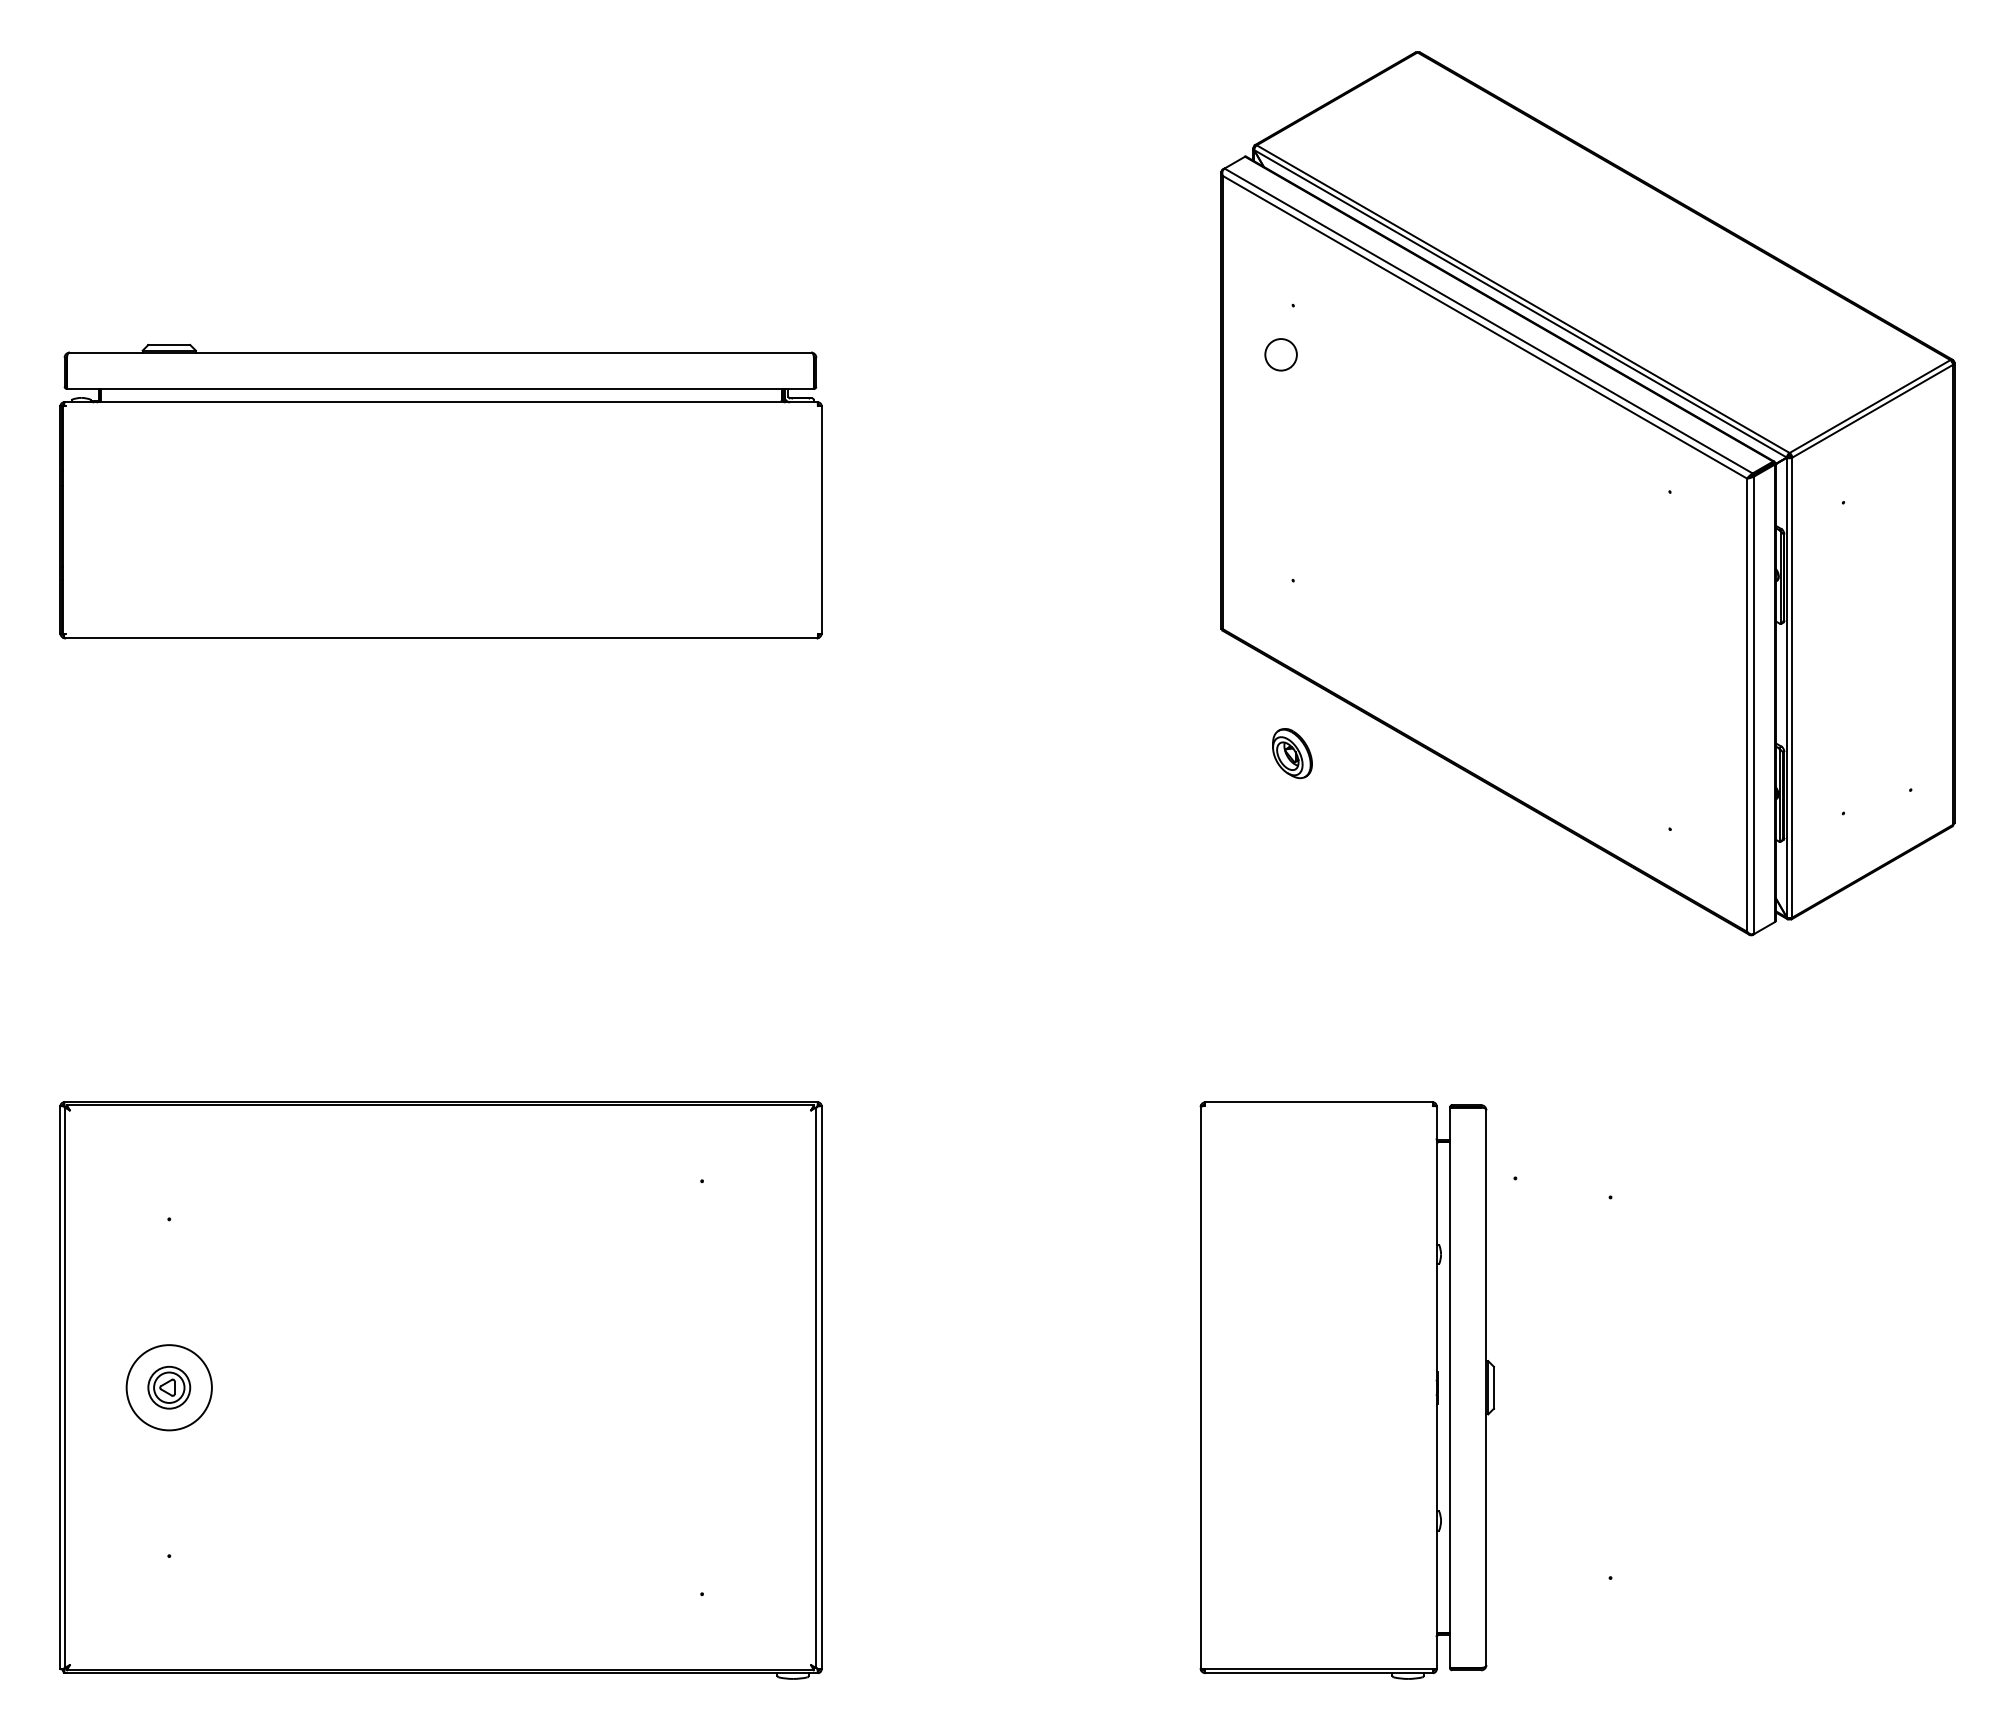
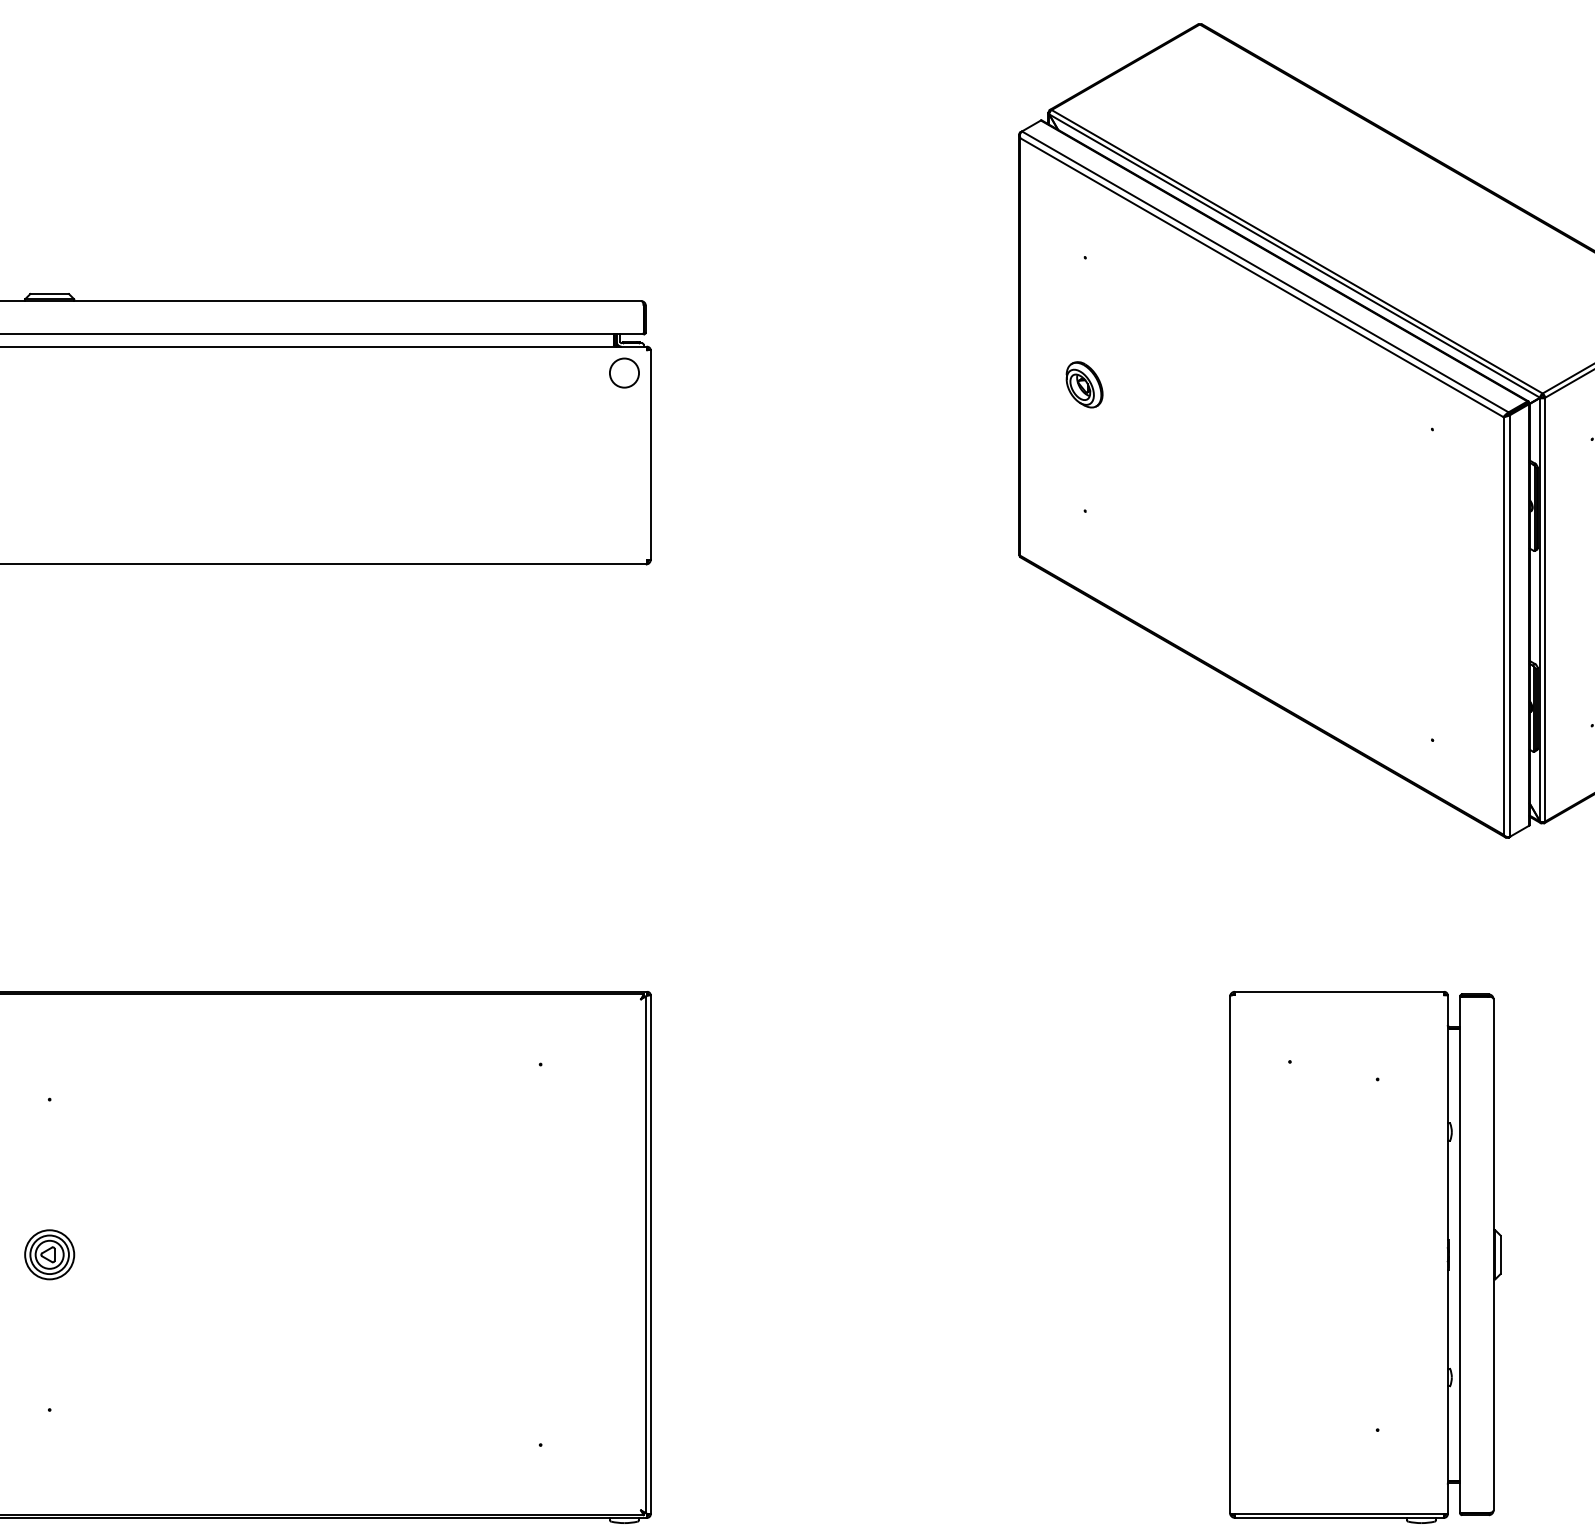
circle: (1280, 354) -> (623, 372), moved
part: (1292, 753) -> (1084, 384), moved
circle: (168, 1387) -> (48, 1254), size x0.62
part: (1346, 1390) -> (1364, 1257), moved

